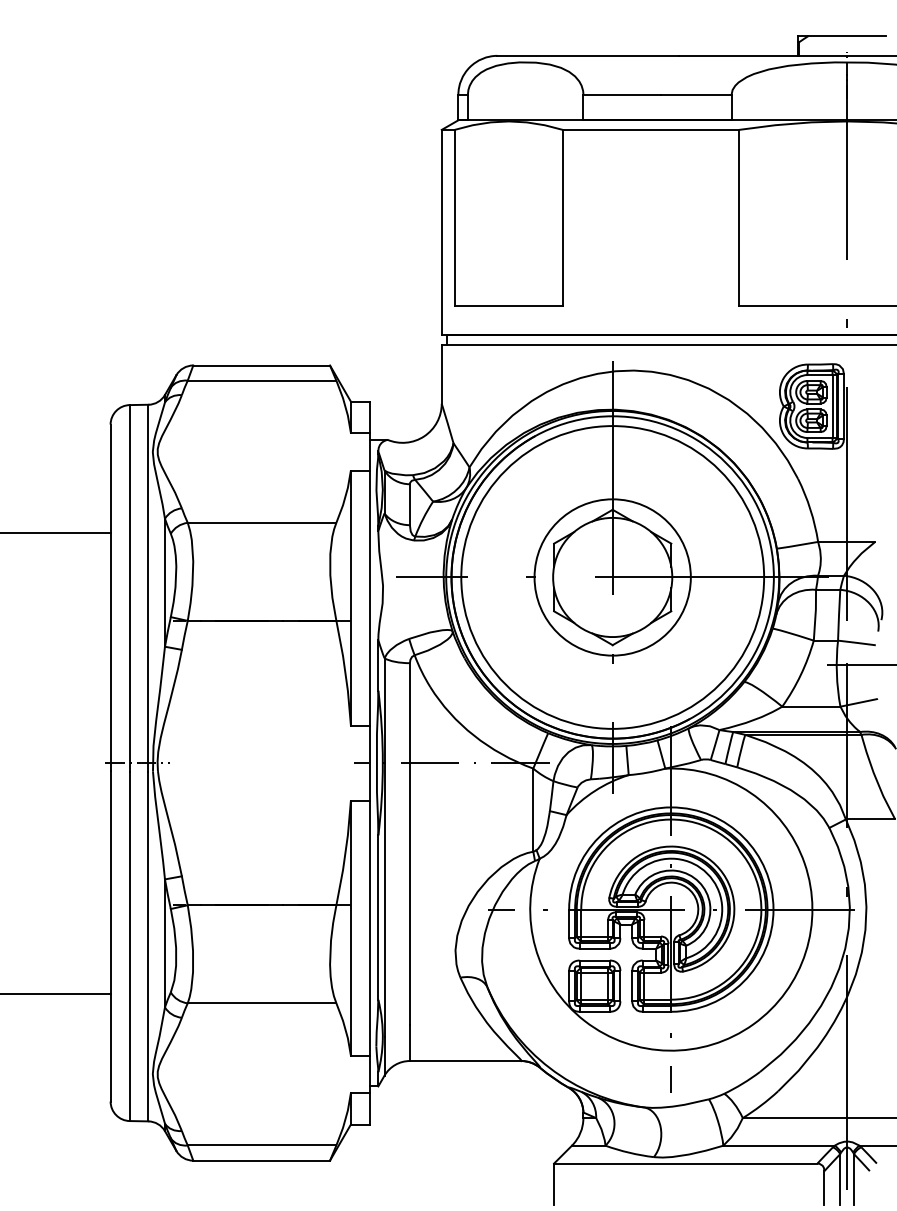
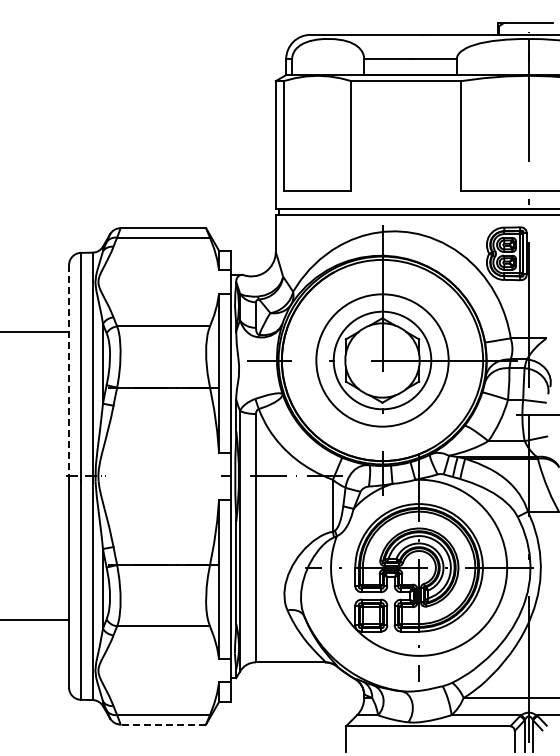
circle: (612, 577) -> (382, 360), size x0.7
line: (111, 598) -> (69, 373), solid -> dashed
line: (261, 1160) -> (163, 724), solid -> dashed

